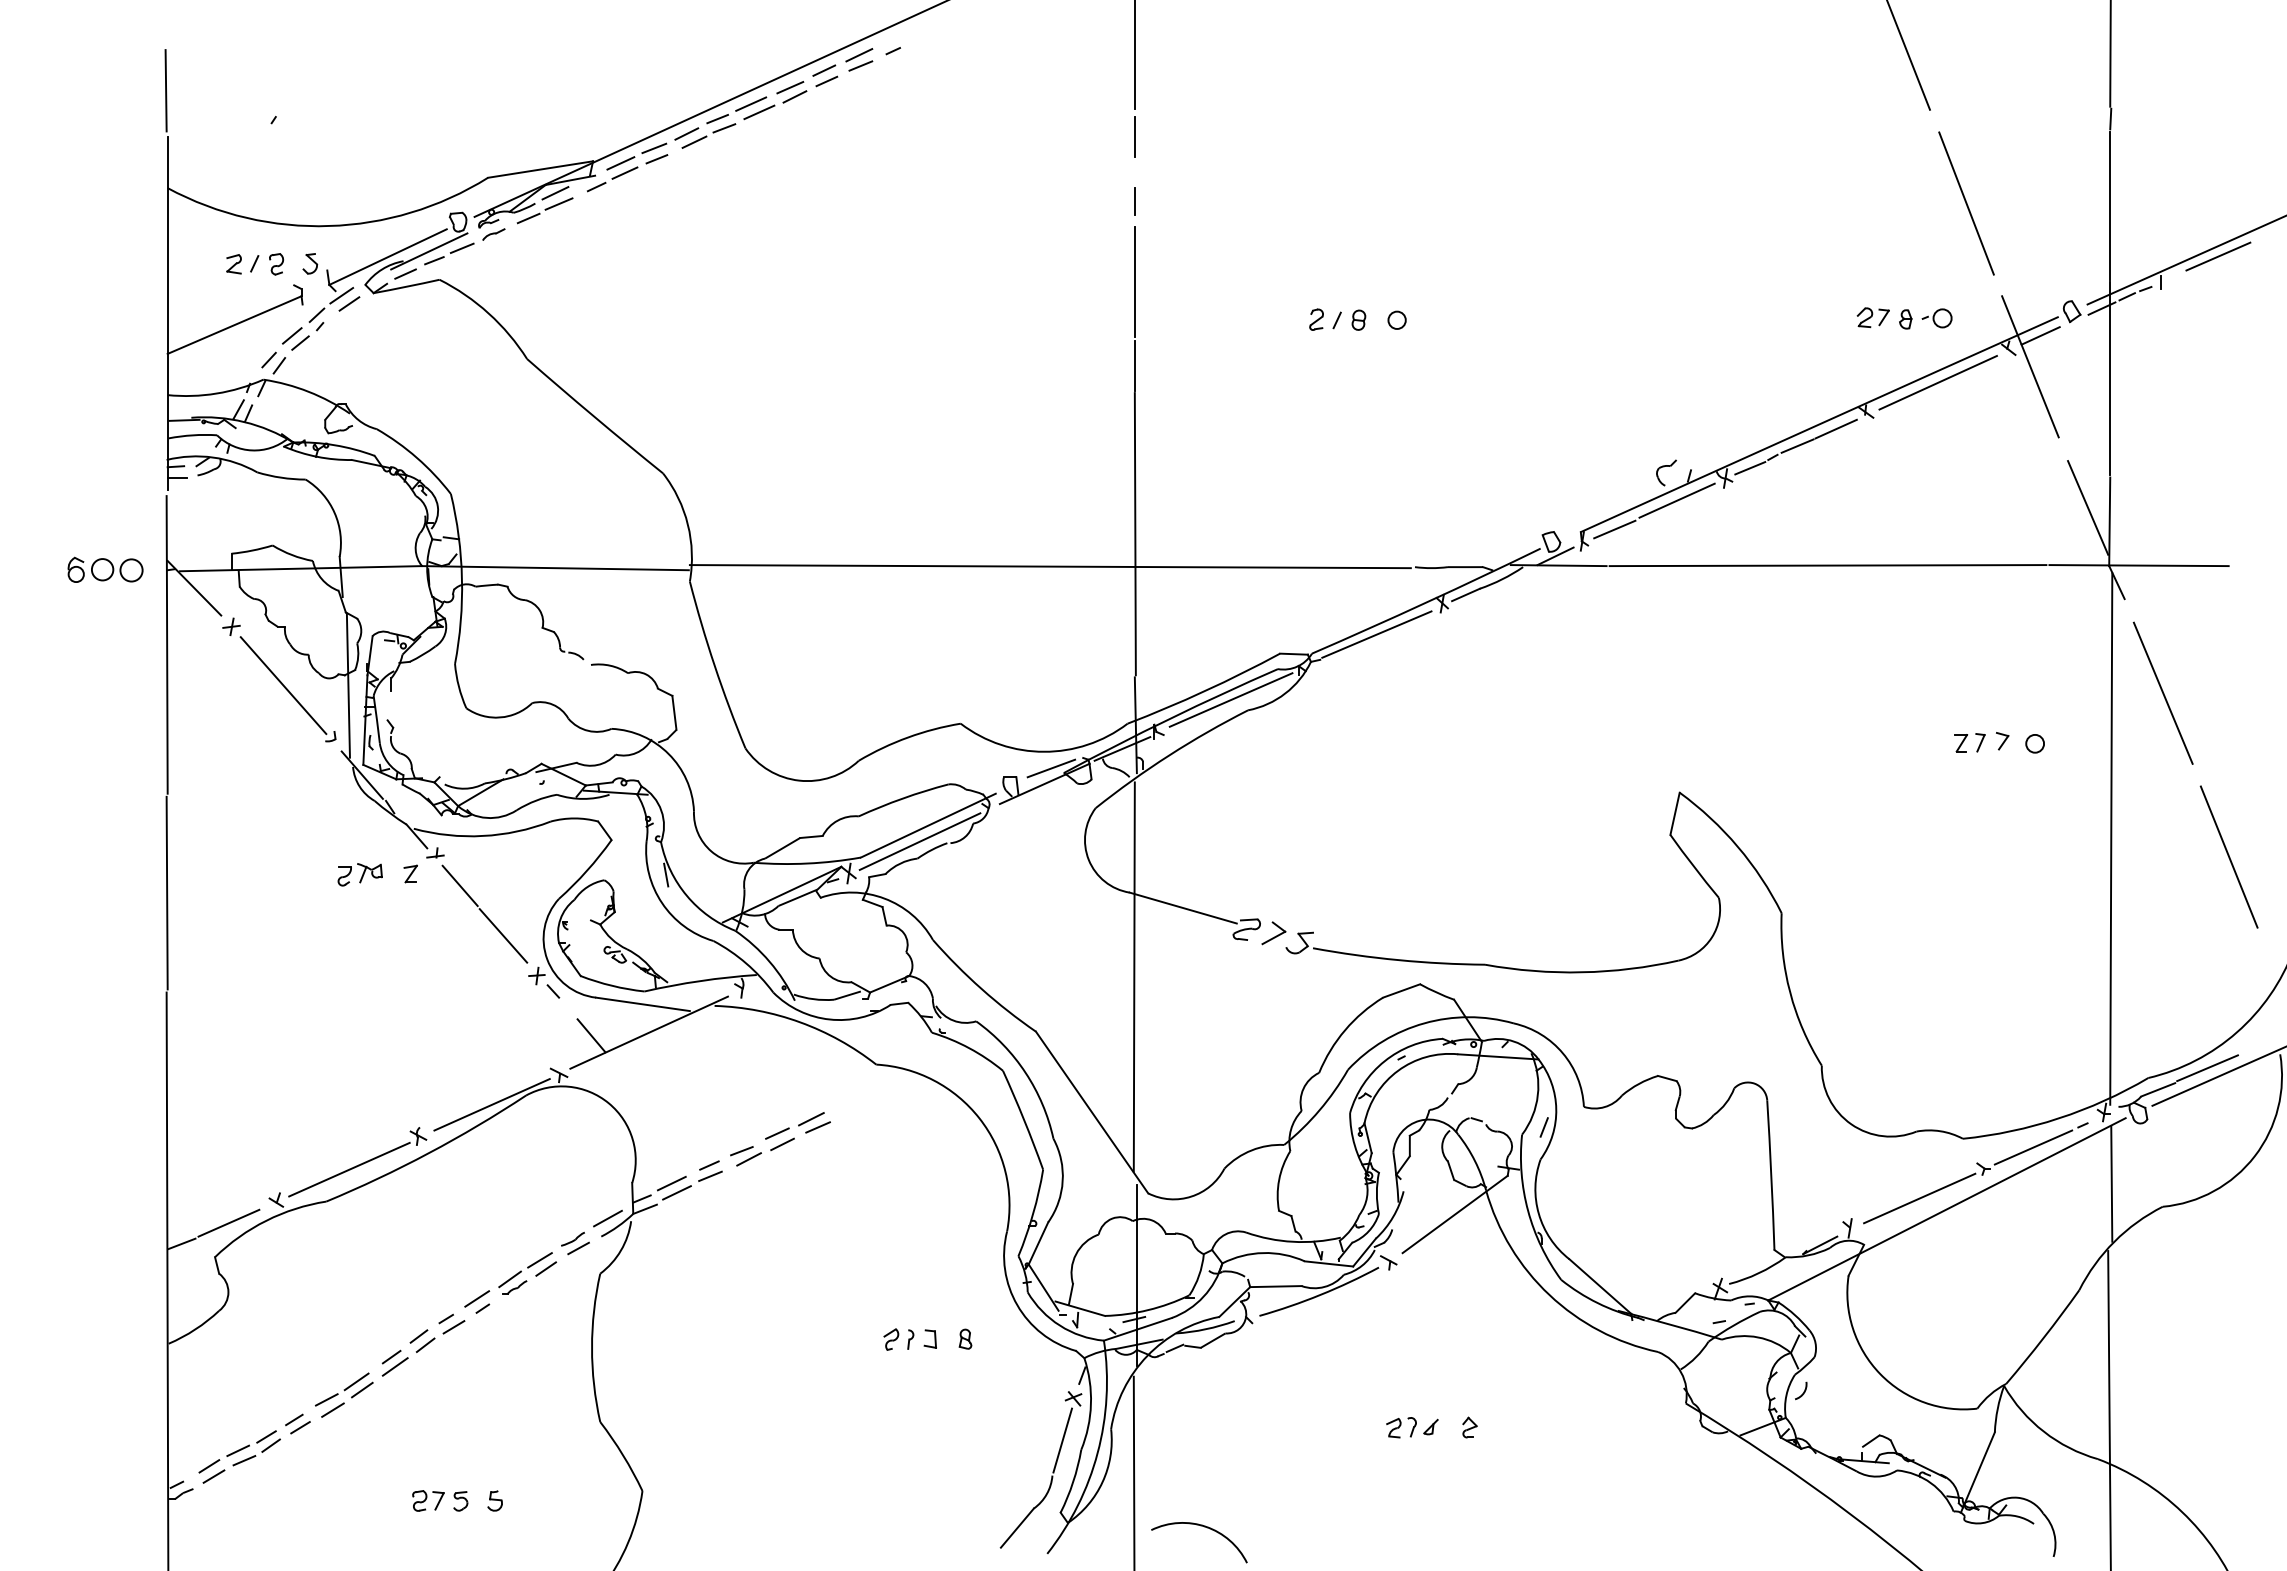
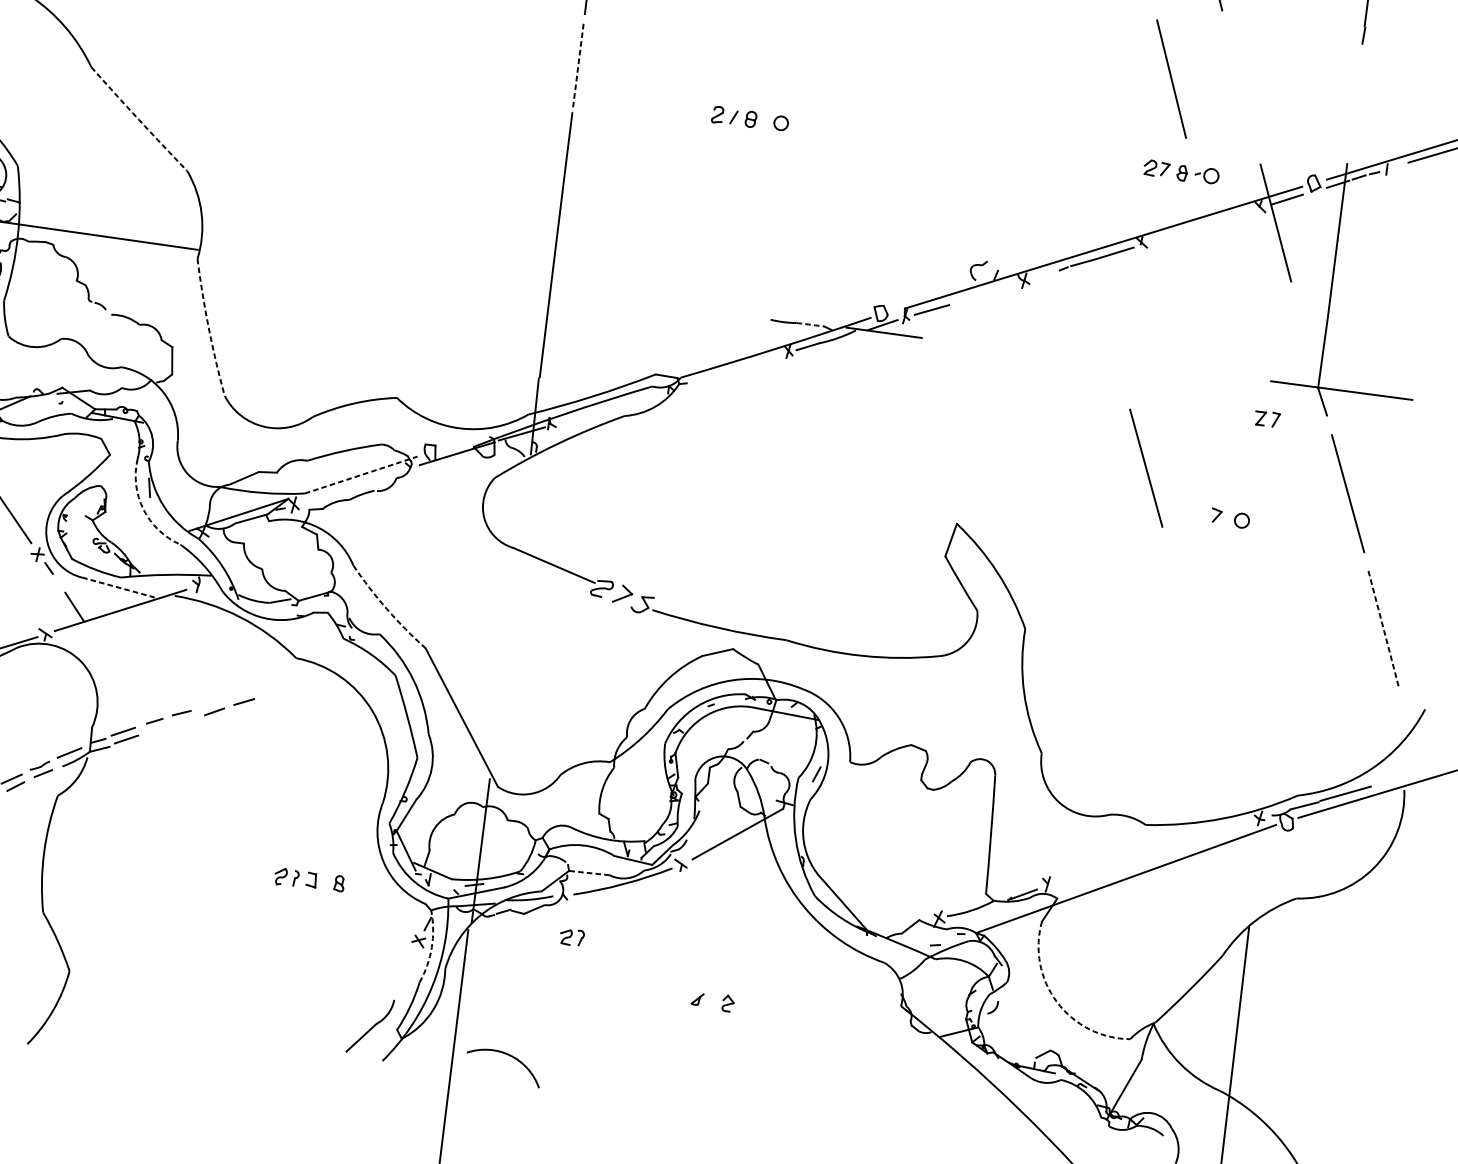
line: (1966, 203) -> (1171, 79), moved
line: (2110, 205) -> (1355, 103), removed
line: (1134, 282) -> (577, 67), solid -> dashed
line: (1937, 382) -> (1201, 226), removed
arc: (594, 416) -> (138, 119), solid -> dashed
line: (1750, 468) -> (1045, 275), removed
line: (1676, 500) -> (983, 293), removed
line: (2088, 507) -> (1307, 339), removed
line: (1827, 565) -> (1096, 359), removed
line: (1049, 566) -> (482, 282), removed
arc: (1465, 567) -> (810, 325), solid -> dashed
line: (1376, 634) -> (733, 368), removed
arc: (714, 665) -> (208, 327), solid -> dashed
line: (1906, 692) -> (1145, 467), added
line: (1230, 699) -> (612, 405), removed
part: (1969, 742) -> (1267, 418), moved
line: (1051, 768) -> (464, 442), removed
line: (928, 825) -> (361, 474), solid -> dashed
line: (2111, 838) -> (1292, 603), removed
line: (919, 841) -> (352, 486), removed
line: (2229, 857) -> (1383, 629), solid -> dashed
arc: (662, 903) -> (143, 509), solid -> dashed
line: (1133, 976) -> (507, 614), removed
arc: (981, 989) -> (386, 609), solid -> dashed
line: (643, 1004) -> (118, 587), solid -> dashed
line: (811, 1119) -> (239, 695), removed
line: (777, 1133) -> (211, 702), removed
line: (748, 1159) -> (186, 720), removed
part: (1975, 1173) -> (1152, 853), removed
line: (710, 1176) -> (154, 729), removed
line: (2111, 1183) -> (1258, 875), removed
line: (1275, 1286) -> (589, 872), solid -> dashed
arc: (1880, 1373) -> (1057, 1001), solid -> dashed
arc: (1090, 1404) -> (431, 947), solid -> dashed
part: (1401, 1427) -> (572, 937), moved
line: (1062, 1440) -> (405, 973), removed

